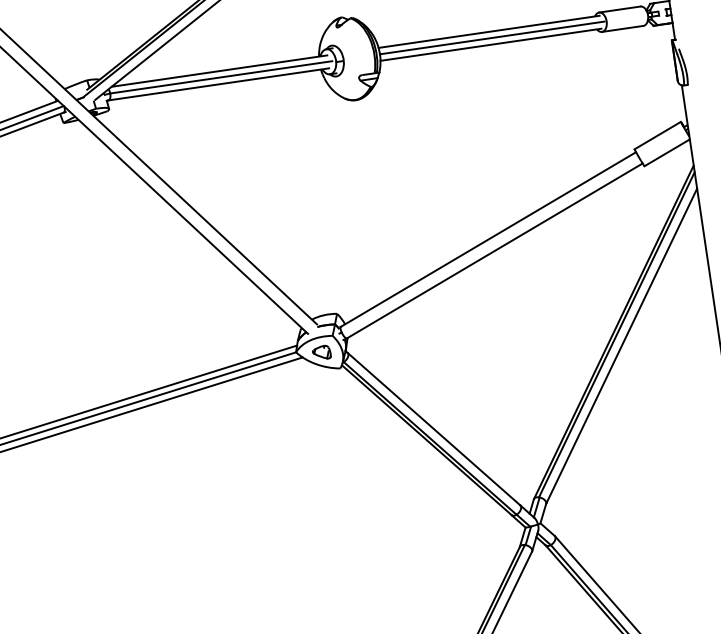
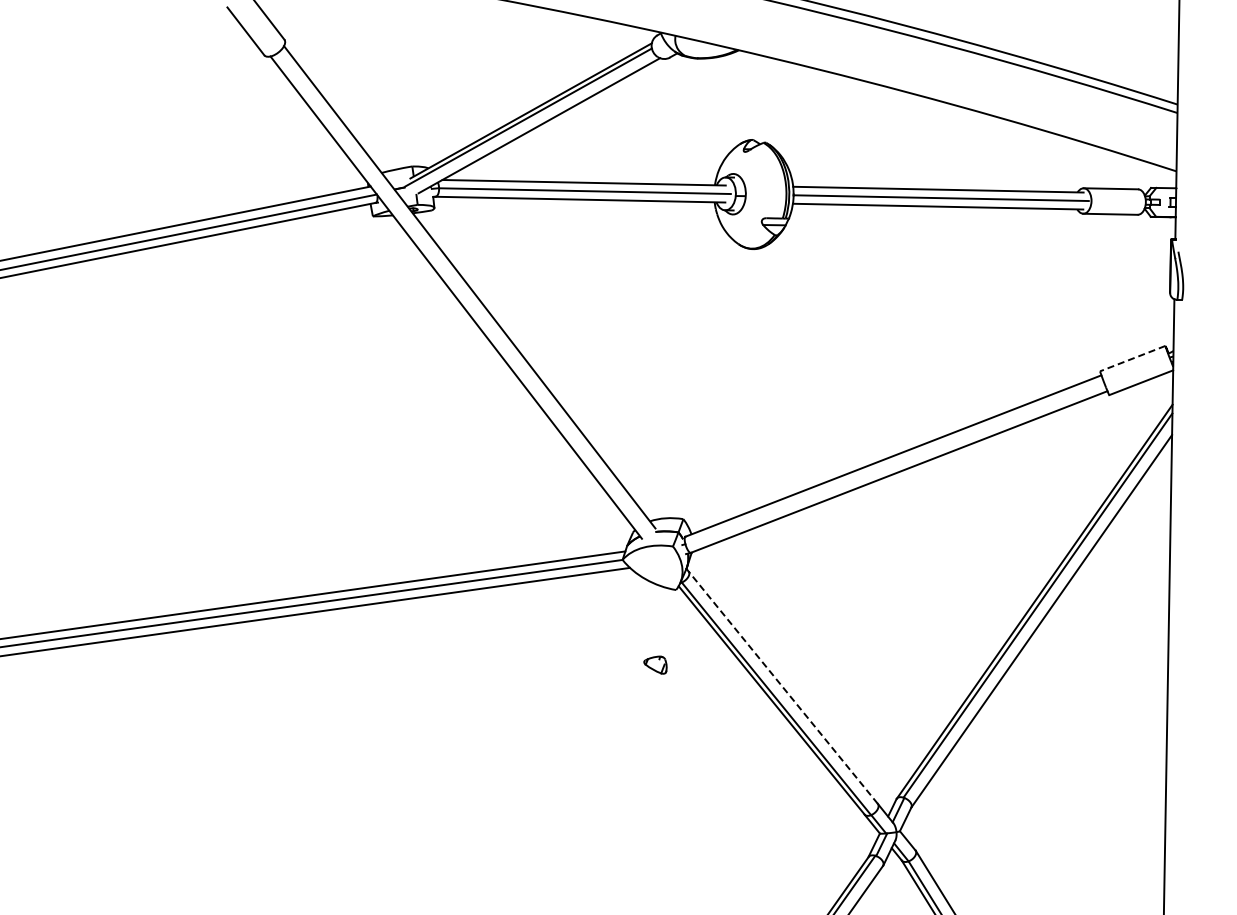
line: (657, 135) -> (1132, 358), solid -> dashed
part: (321, 352) -> (655, 664), moved
line: (434, 428) -> (783, 687), solid -> dashed

